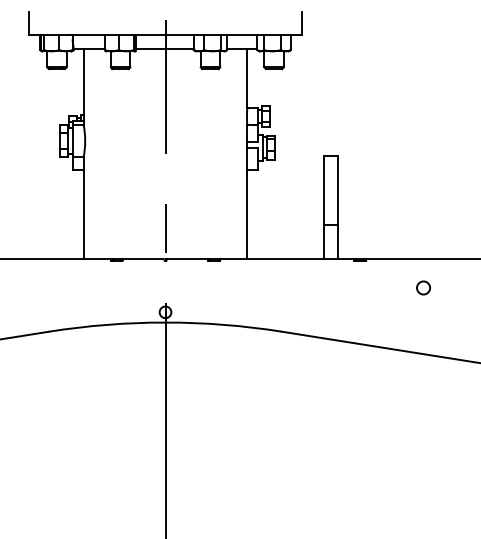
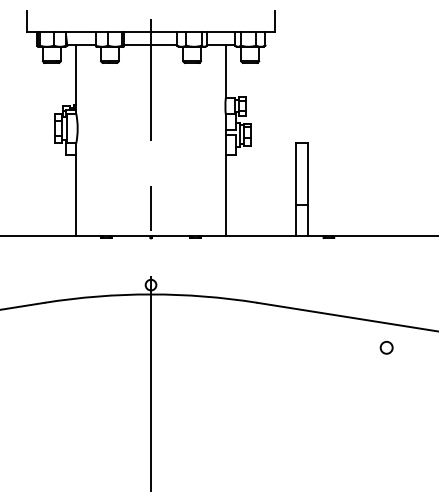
circle: (423, 287) -> (386, 347), moved

